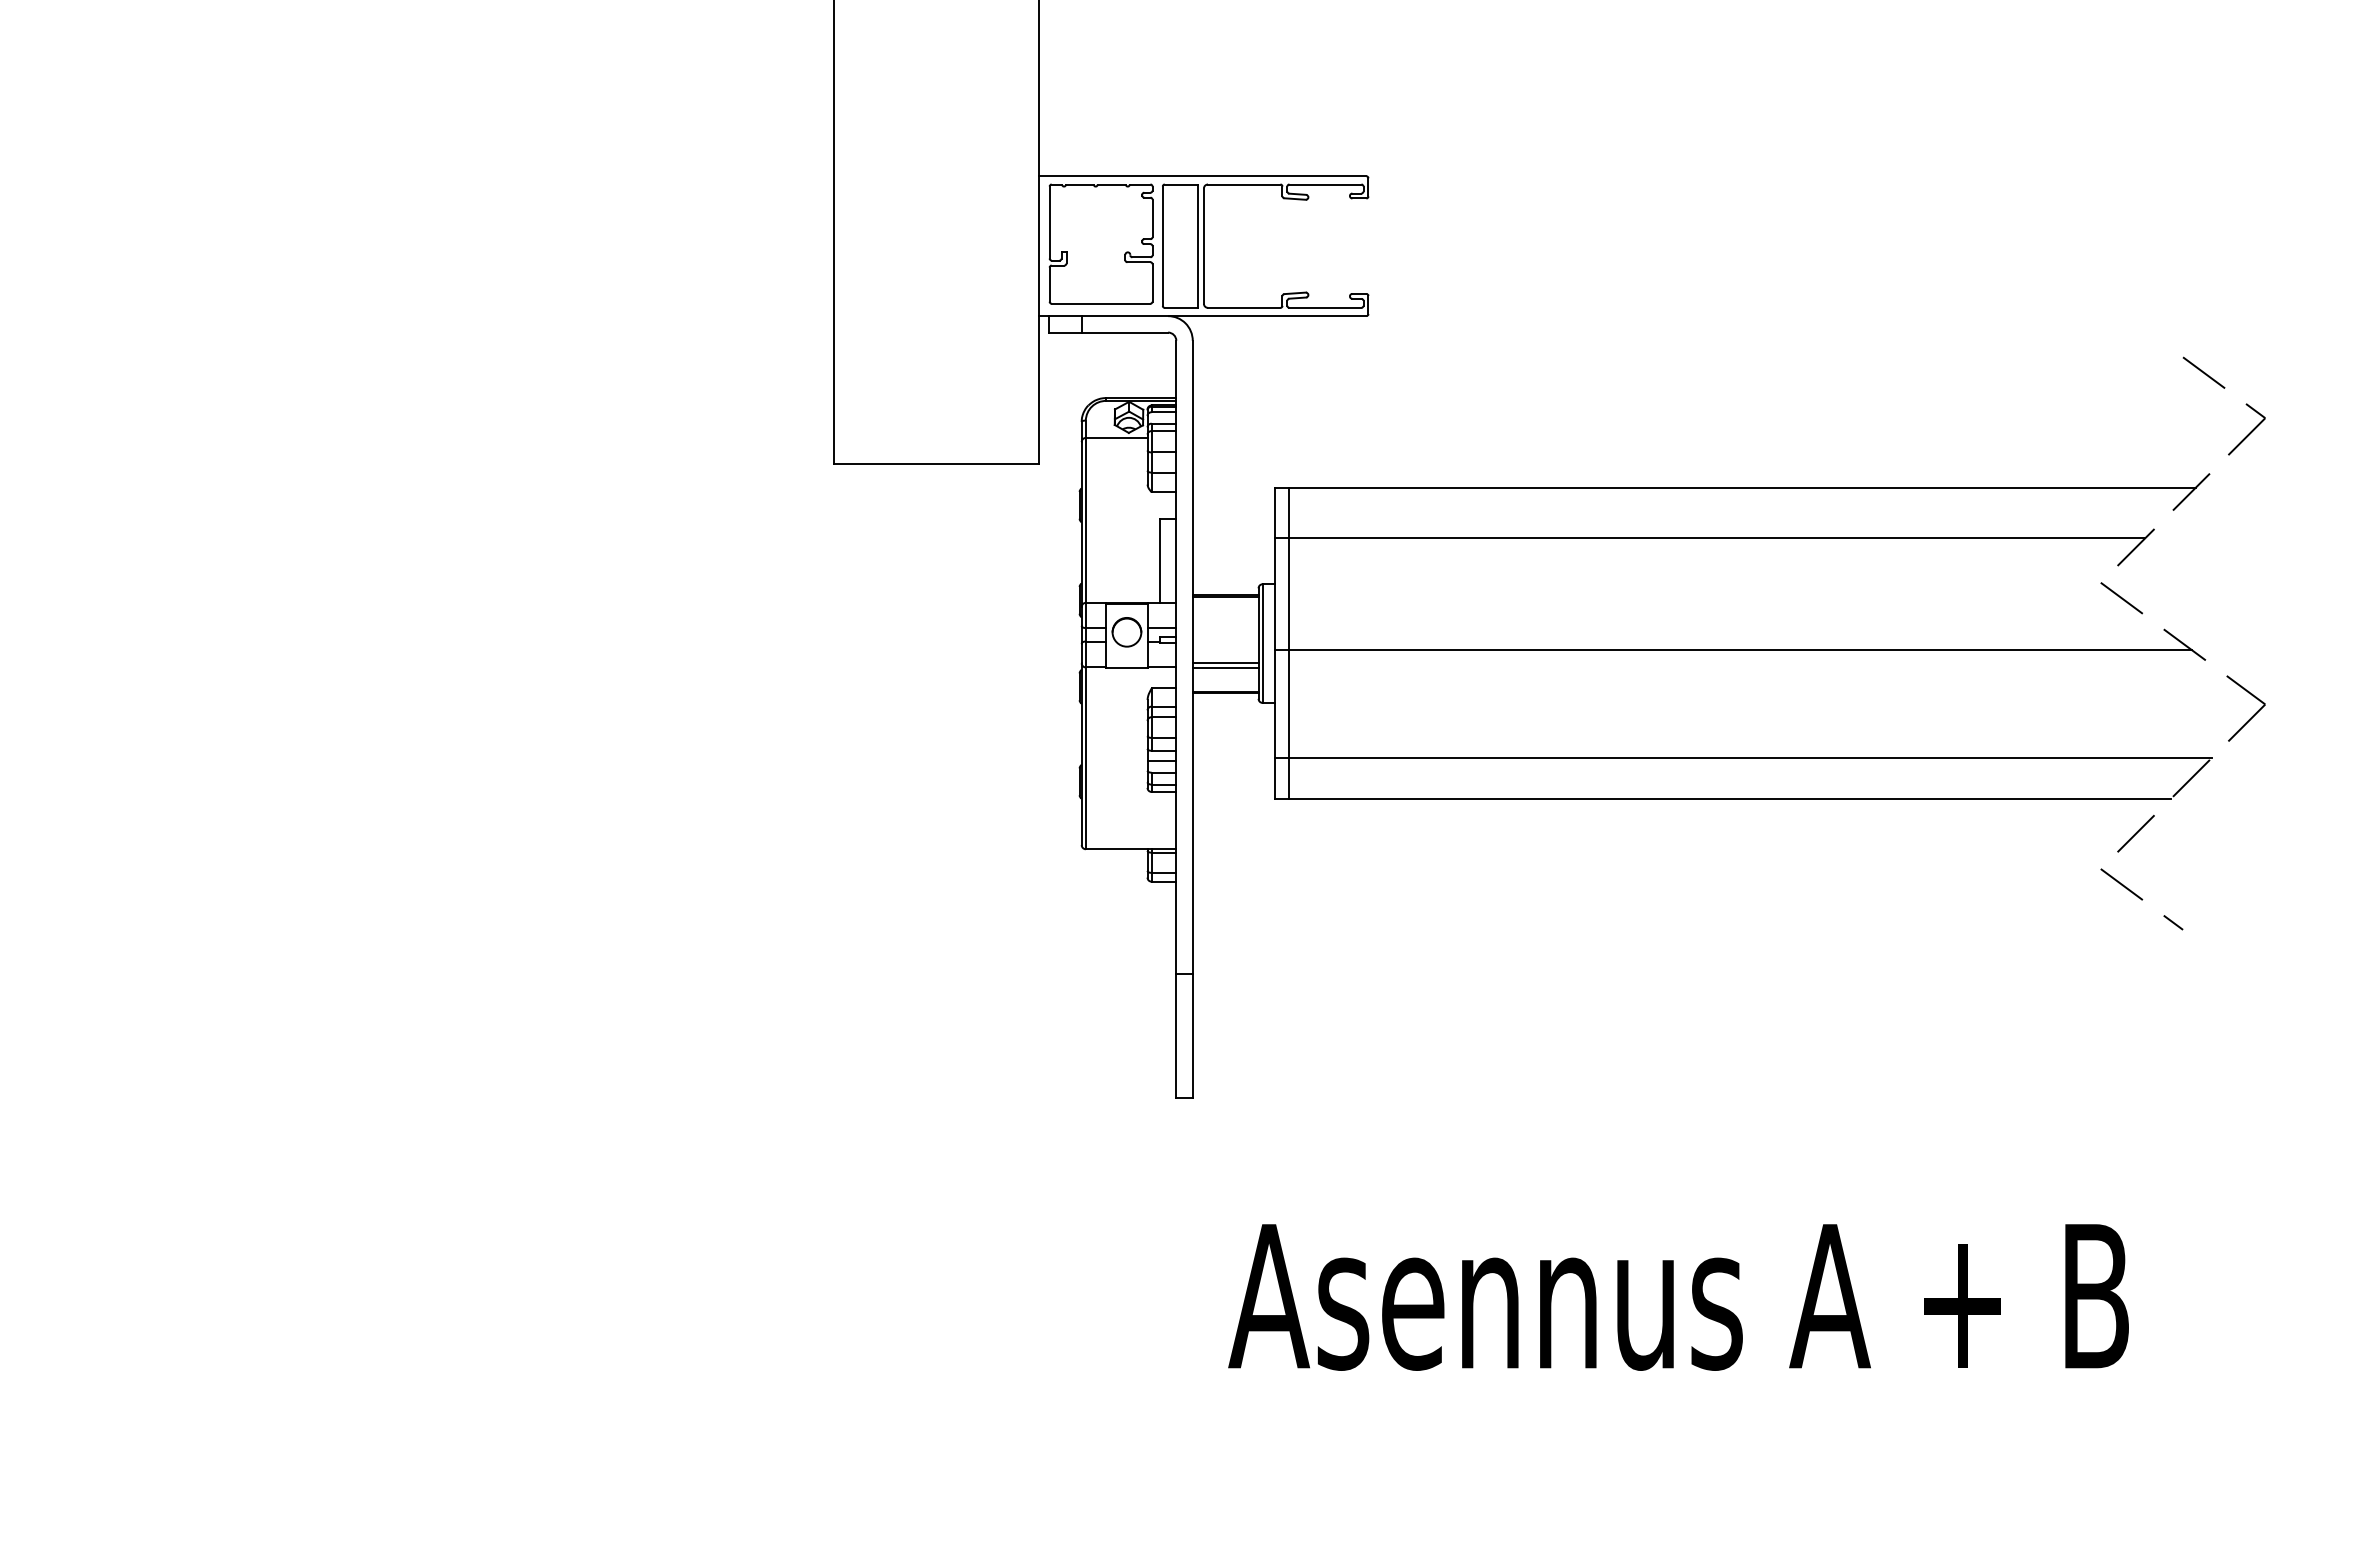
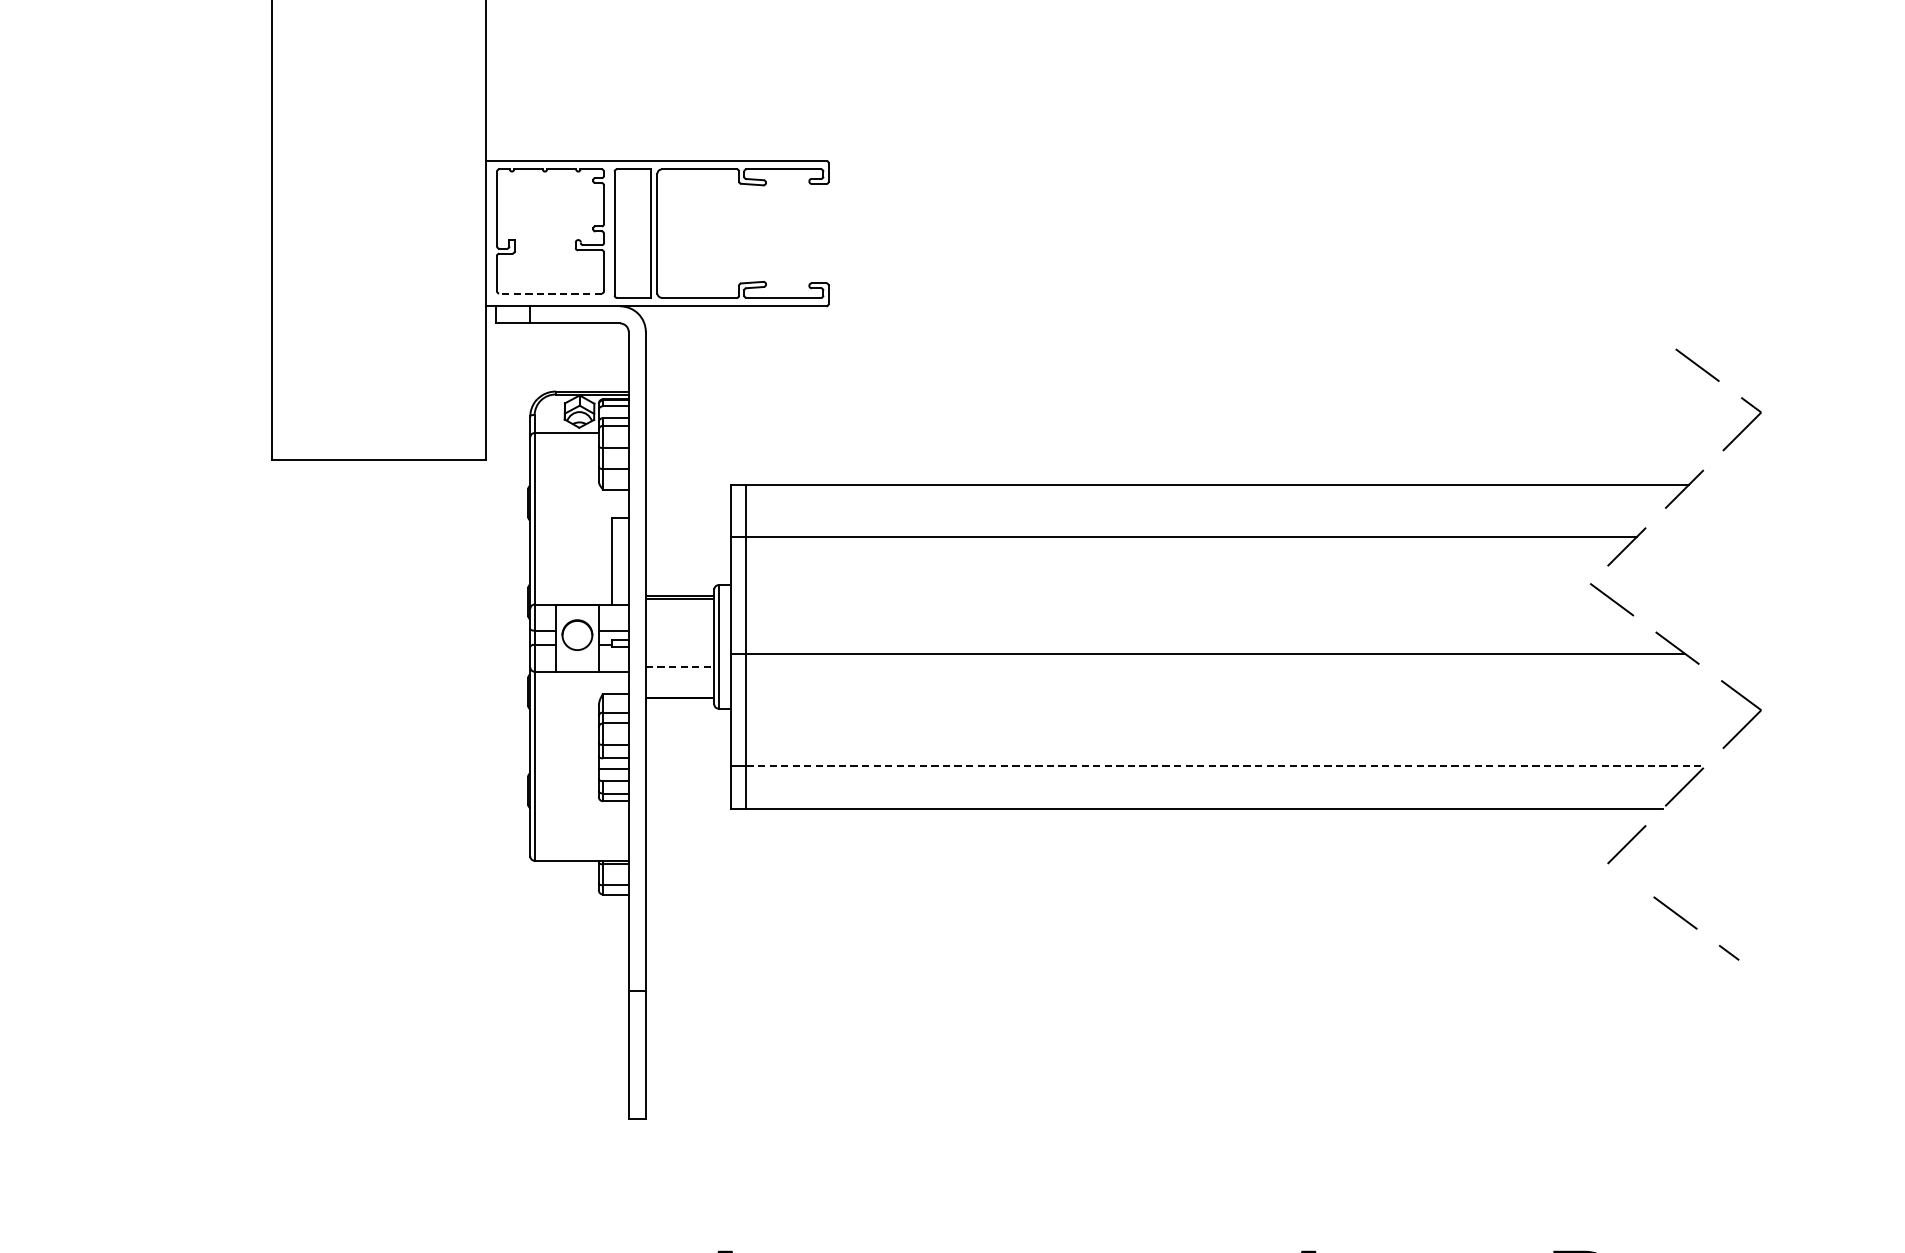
line: (1100, 303) -> (549, 293), solid -> dashed
line: (1225, 662) -> (679, 666), solid -> dashed
line: (1225, 668) -> (679, 672), removed
line: (1751, 758) -> (1226, 766), solid -> dashed
line: (2141, 899) -> (1695, 928), moved

